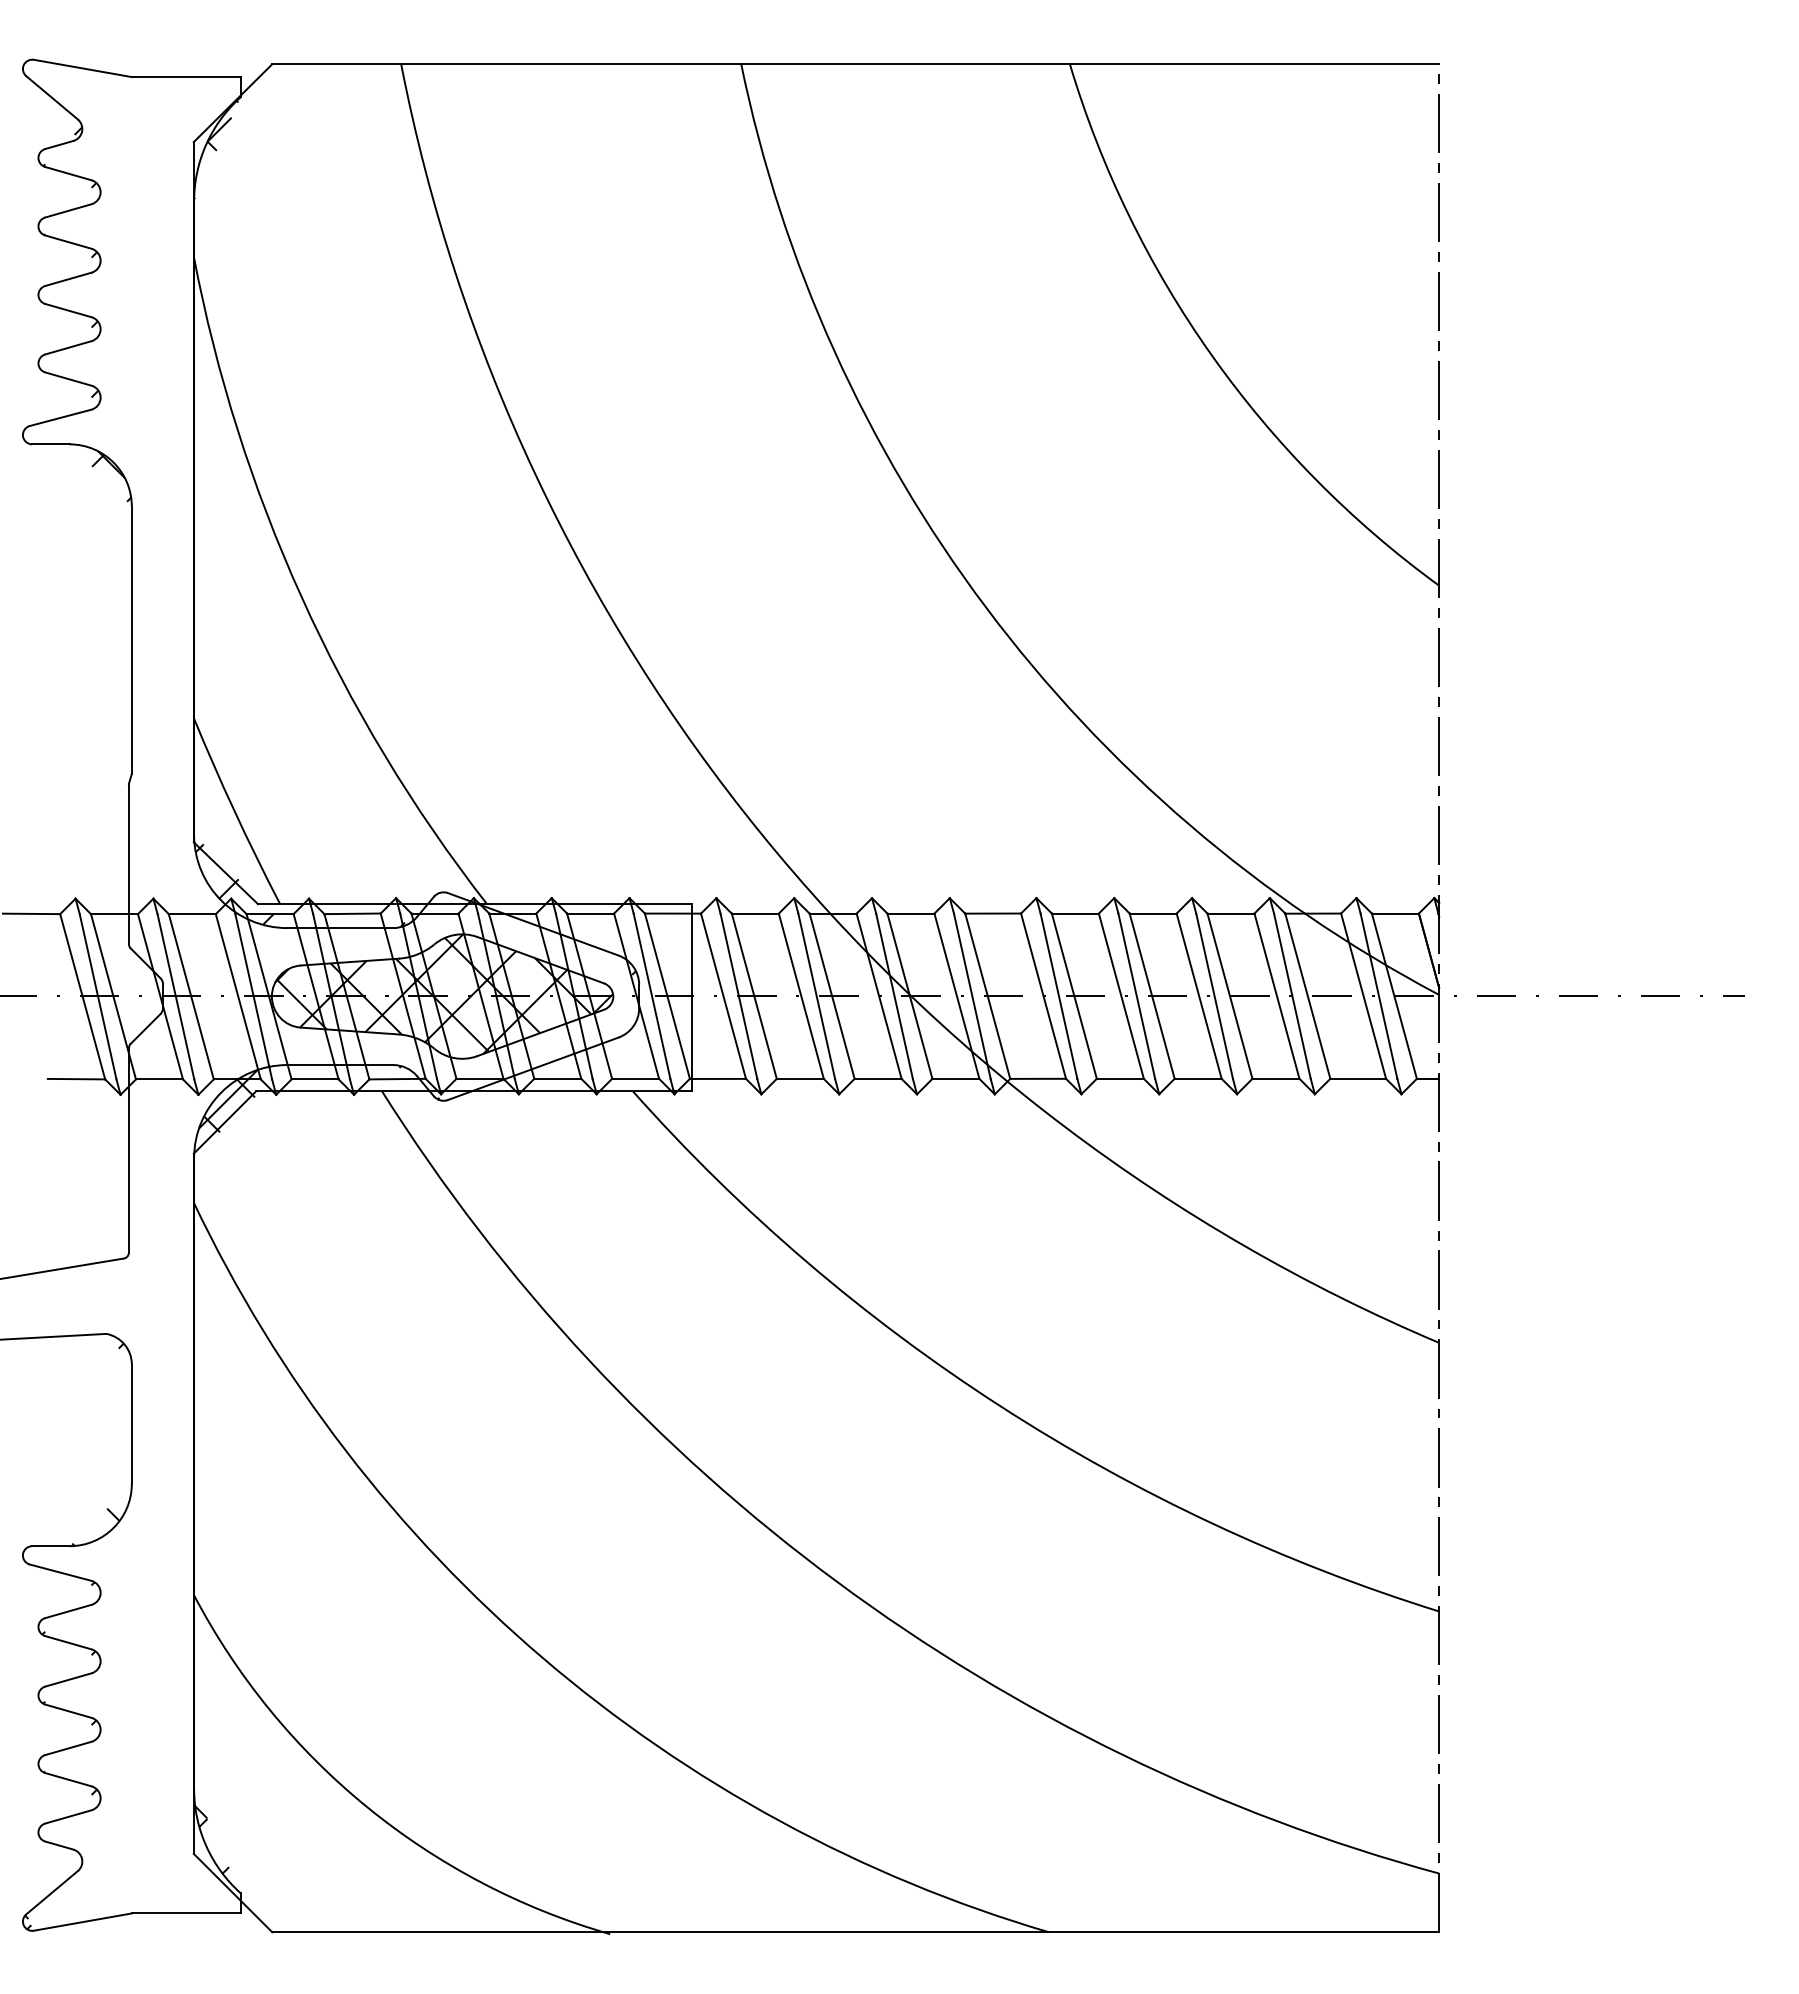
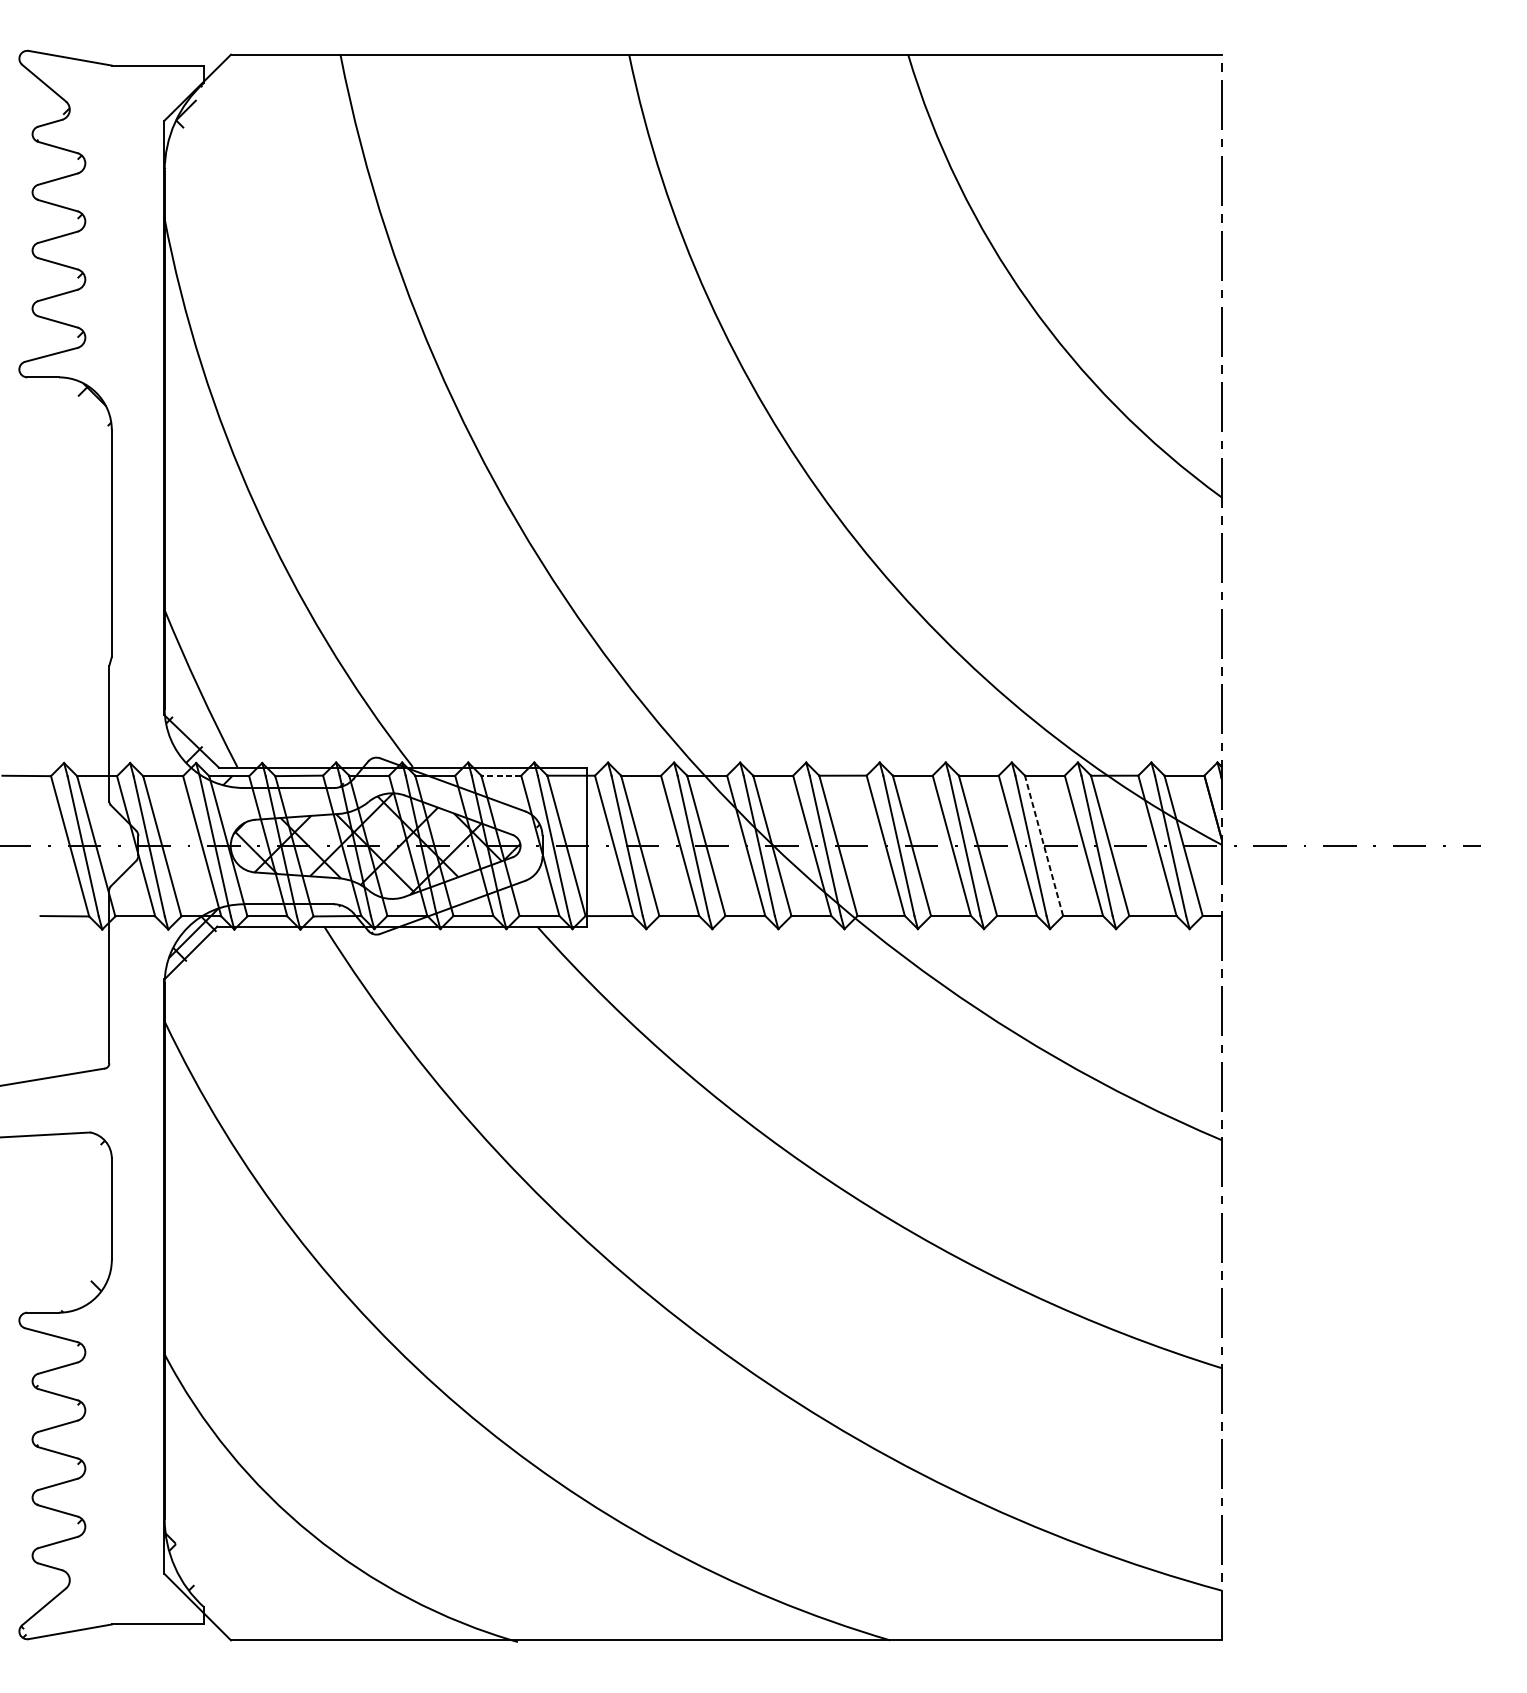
line: (590, 913) -> (501, 775), solid -> dashed
line: (1230, 996) -> (1044, 846), solid -> dashed

